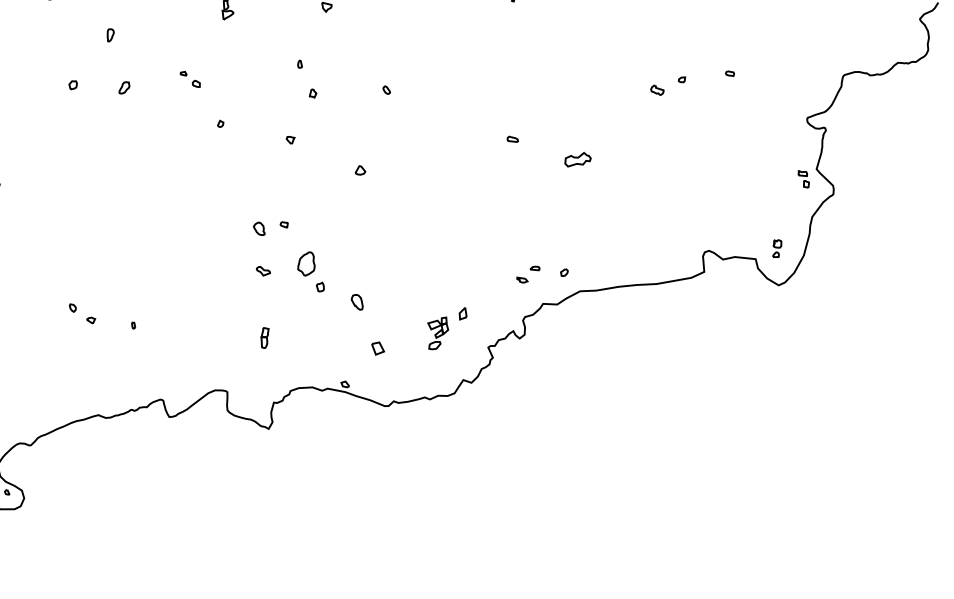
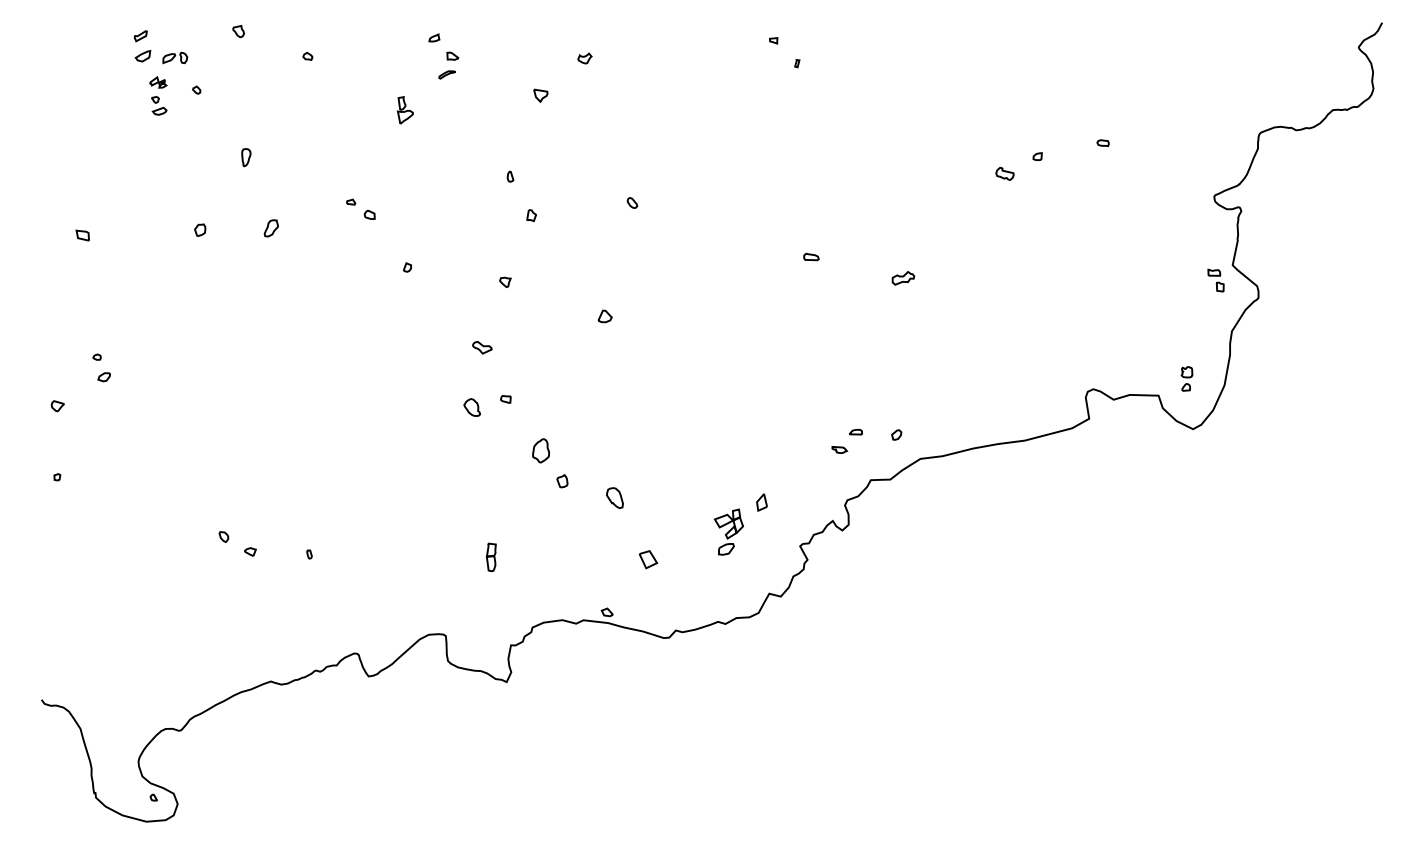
part: (578, 160) -> (903, 278), size x0.62
part: (306, 263) -> (540, 450), size x0.71
part: (263, 271) -> (482, 347), moved

